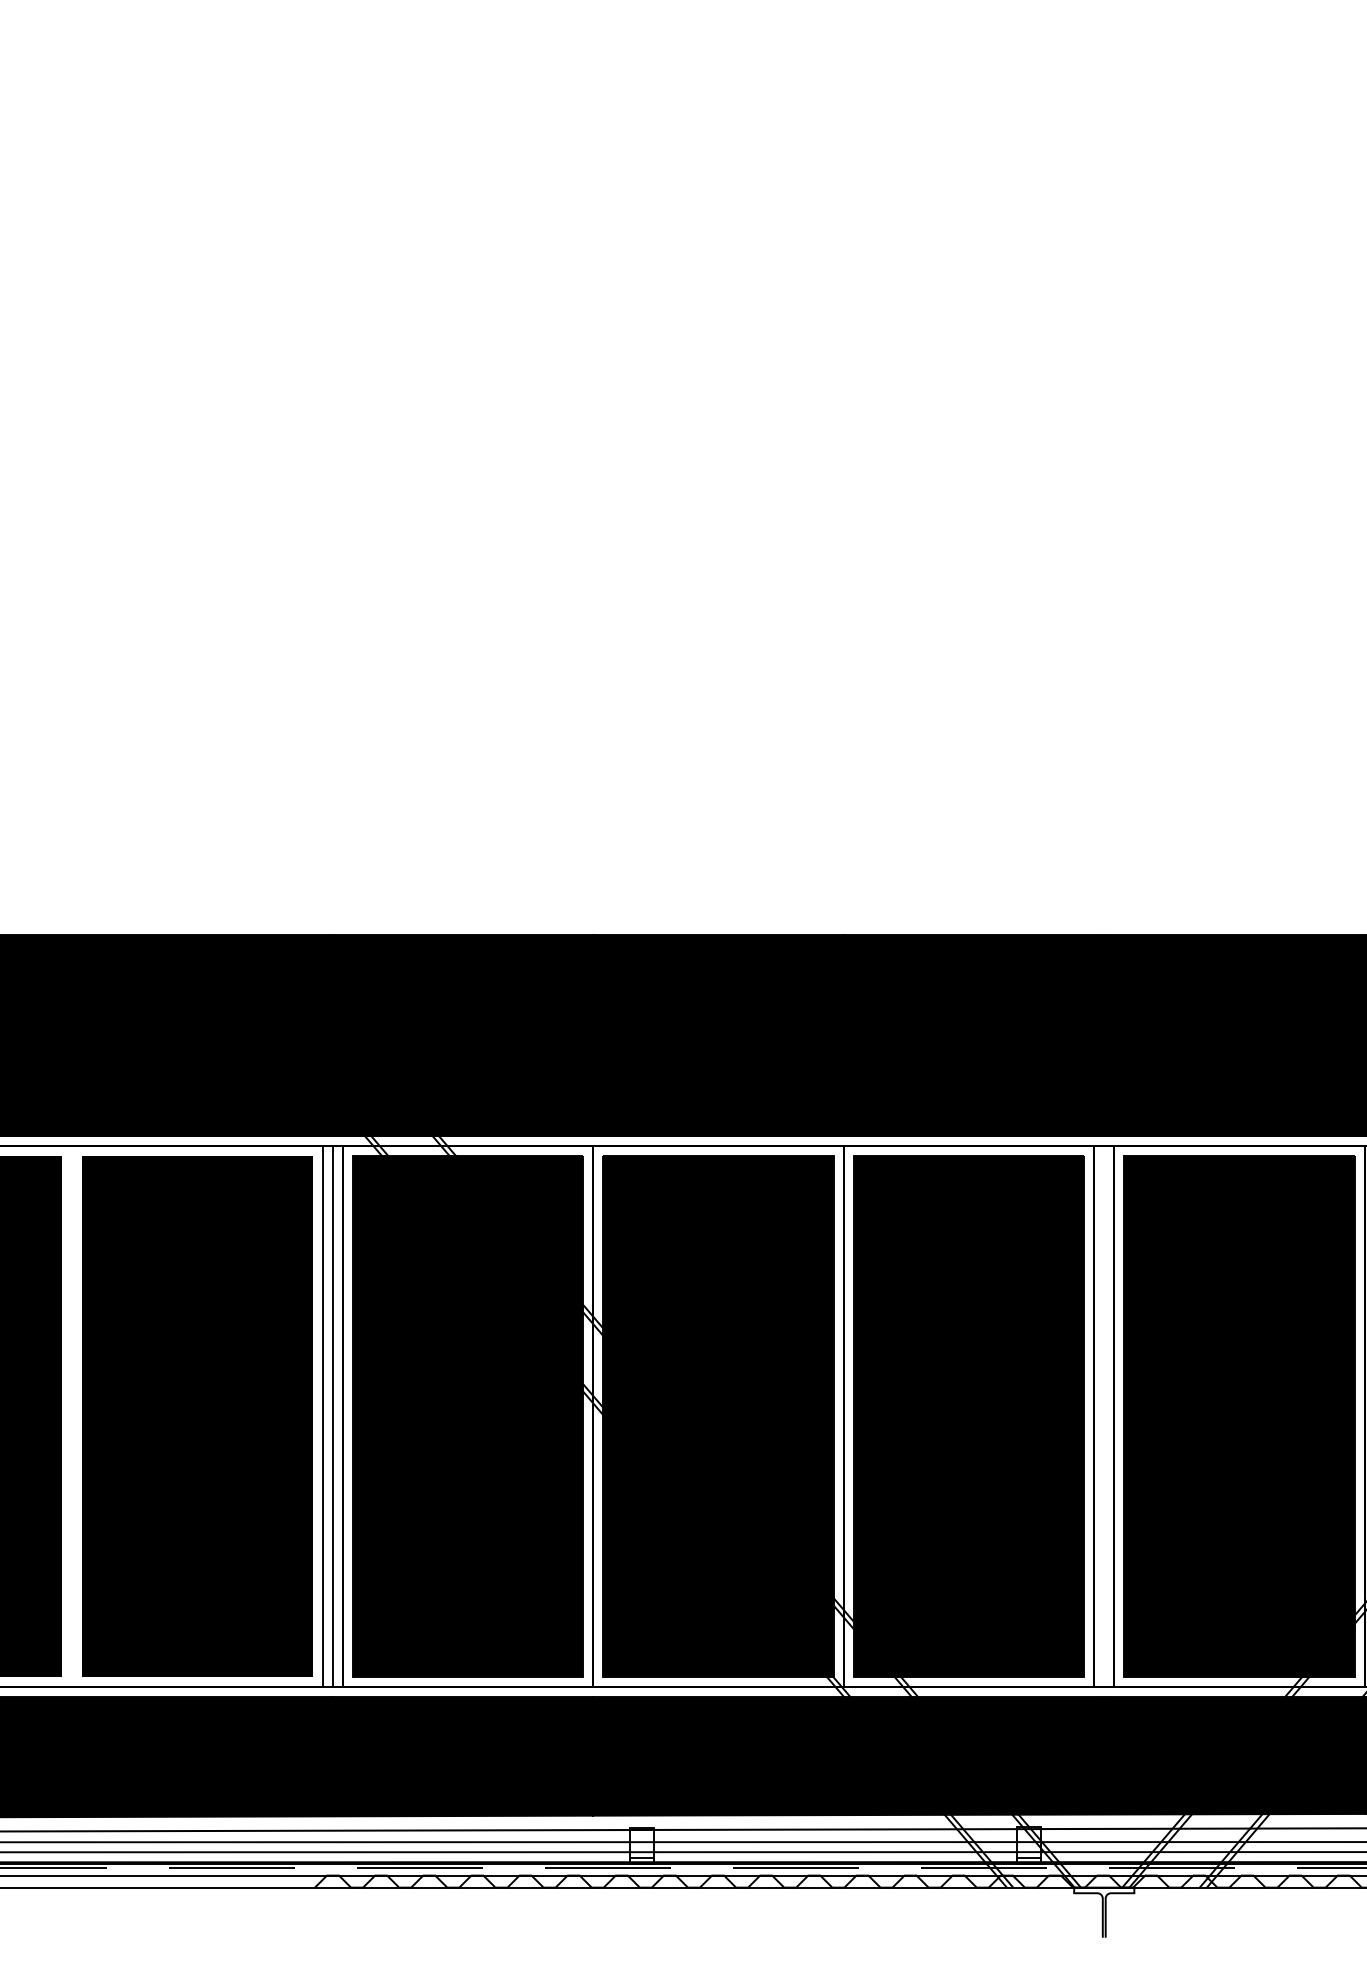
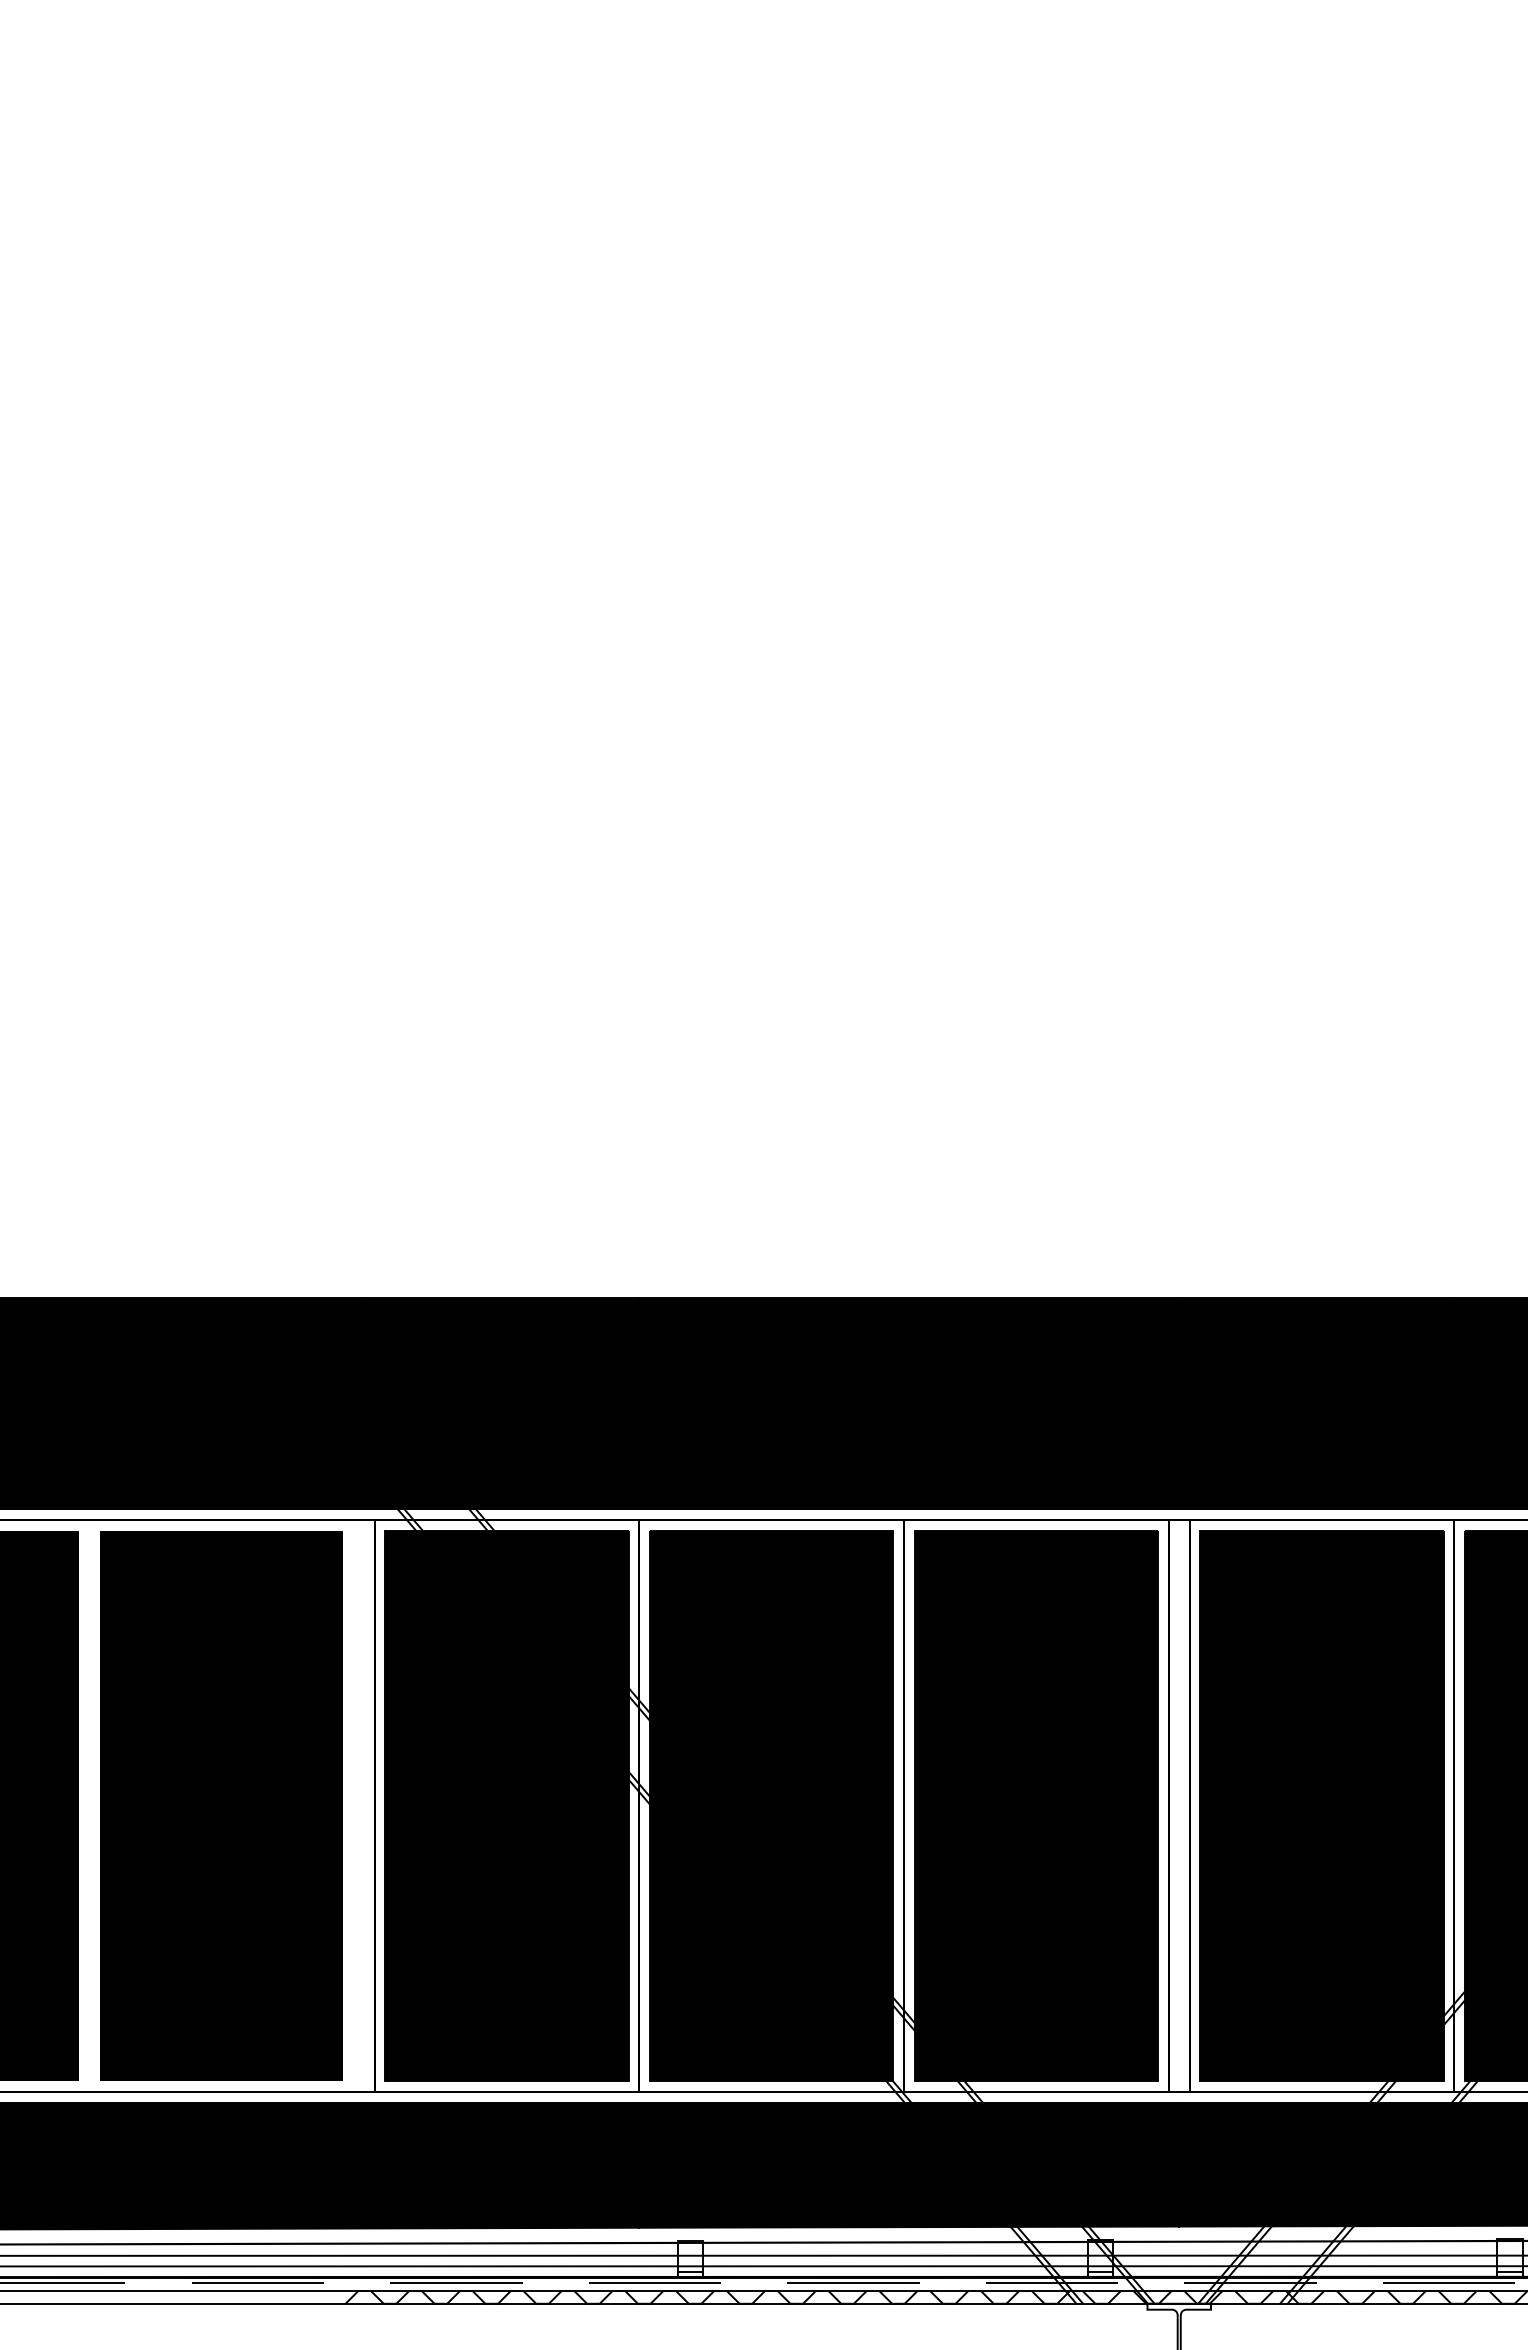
line: (322, 1415) -> (353, 1805), removed
line: (332, 1415) -> (364, 1805), removed

